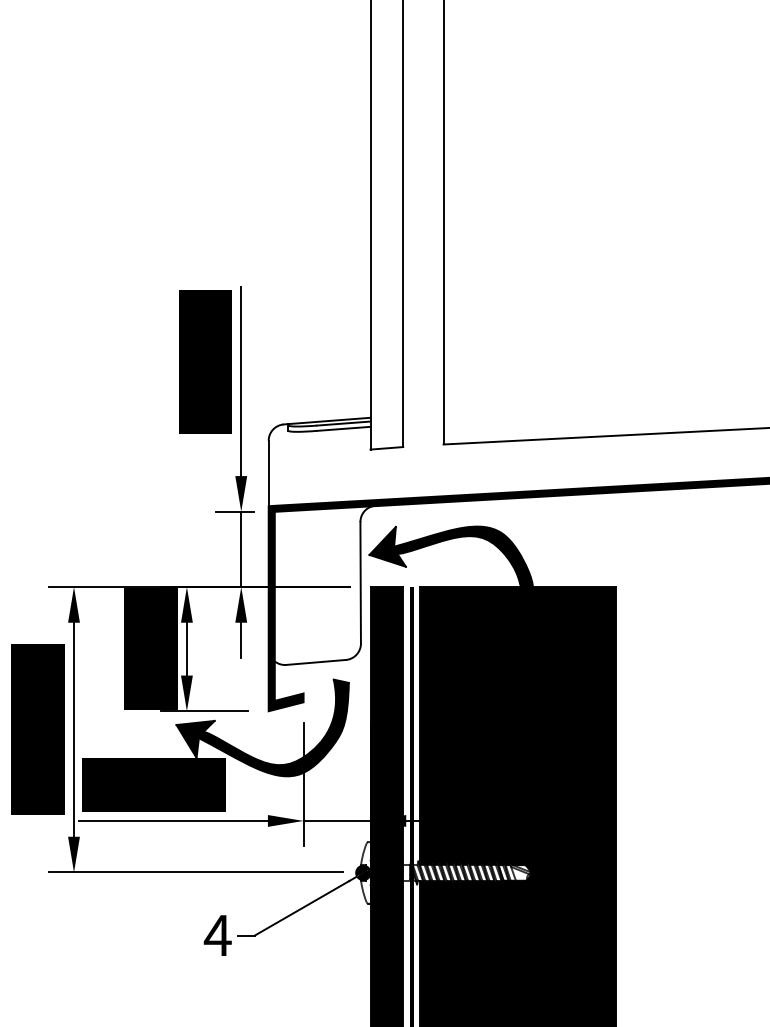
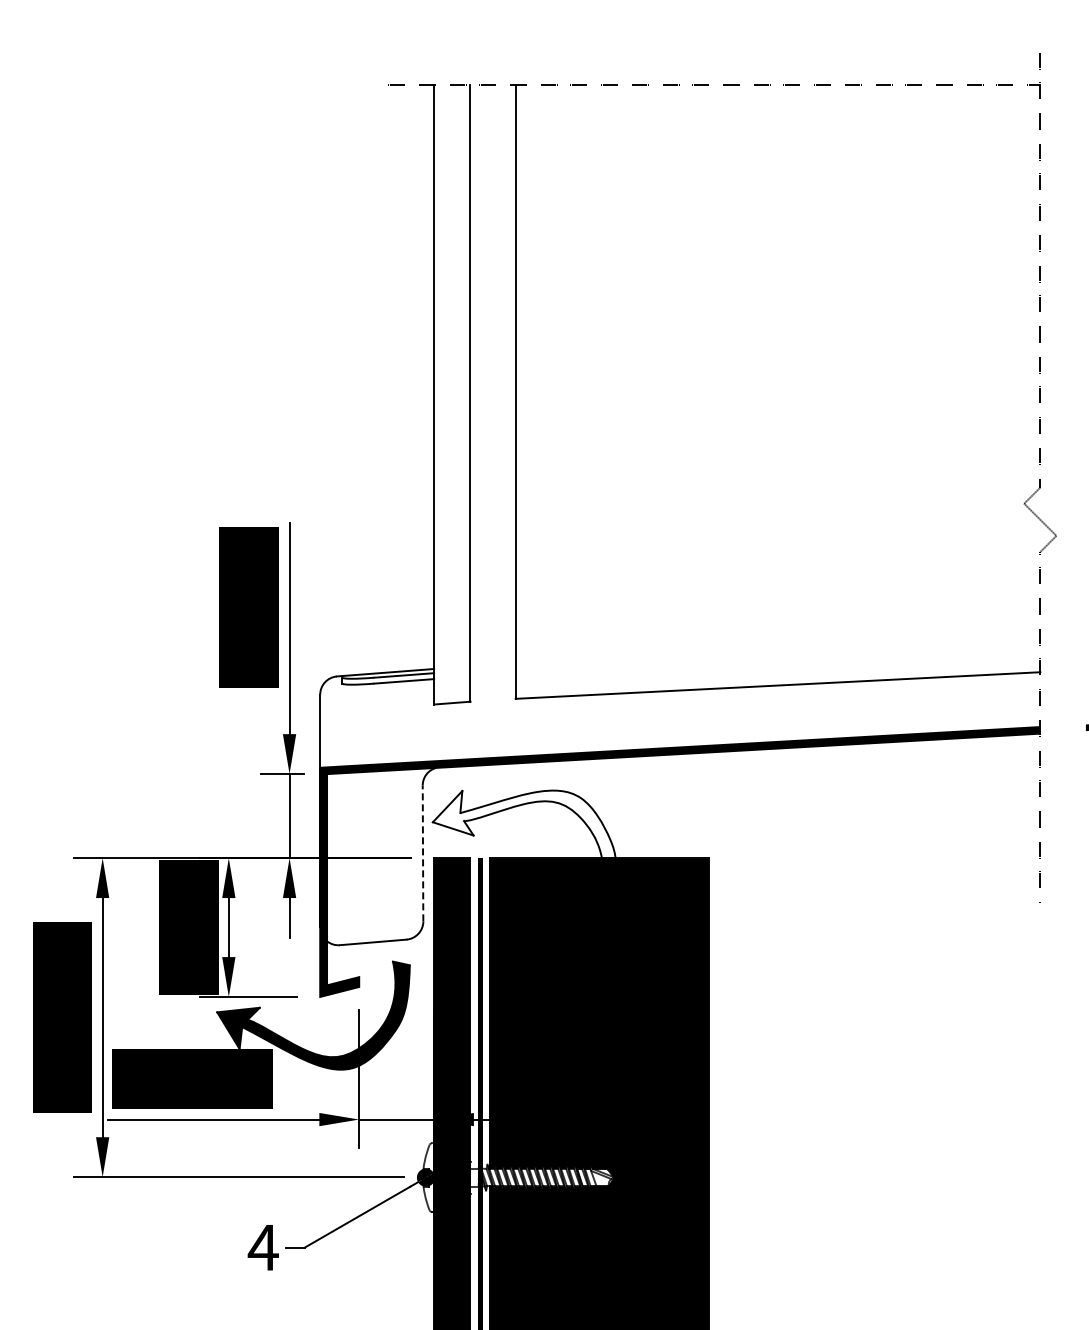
fill: (451, 579) -> (524, 849), removed
line: (361, 582) -> (423, 853), solid -> dashed

